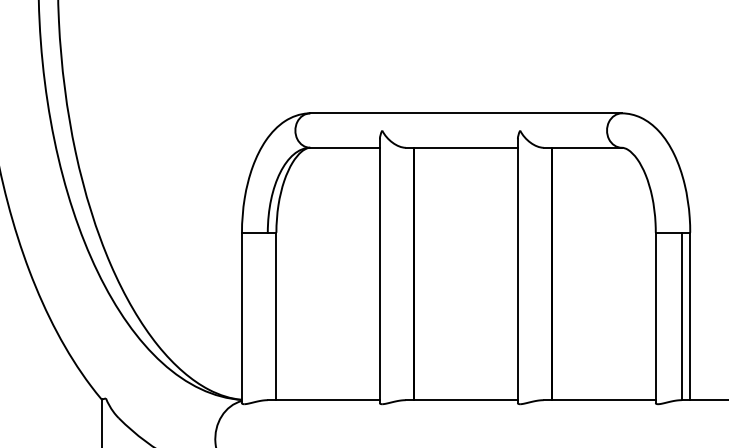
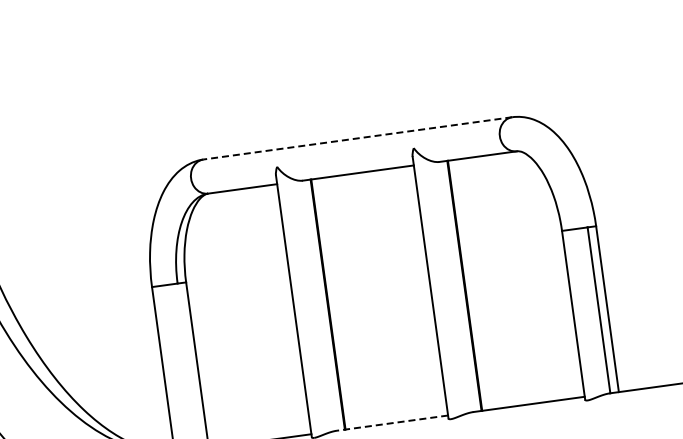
line: (466, 113) -> (358, 138), solid -> dashed
line: (461, 400) -> (392, 423), solid -> dashed

